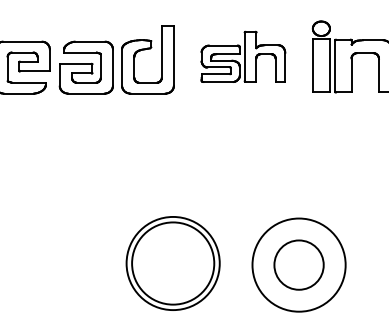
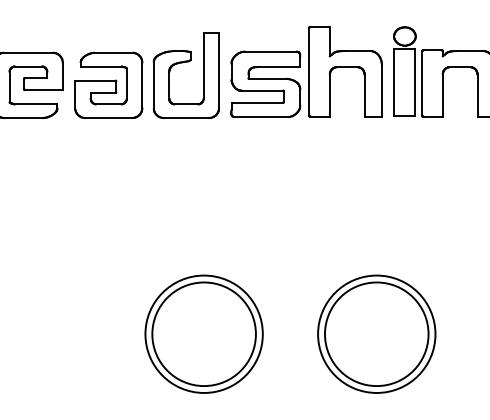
part: (243, 56) -> (306, 71), size x1.43
part: (172, 262) -> (203, 333), moved
circle: (298, 265) -> (376, 334), size x1.67

